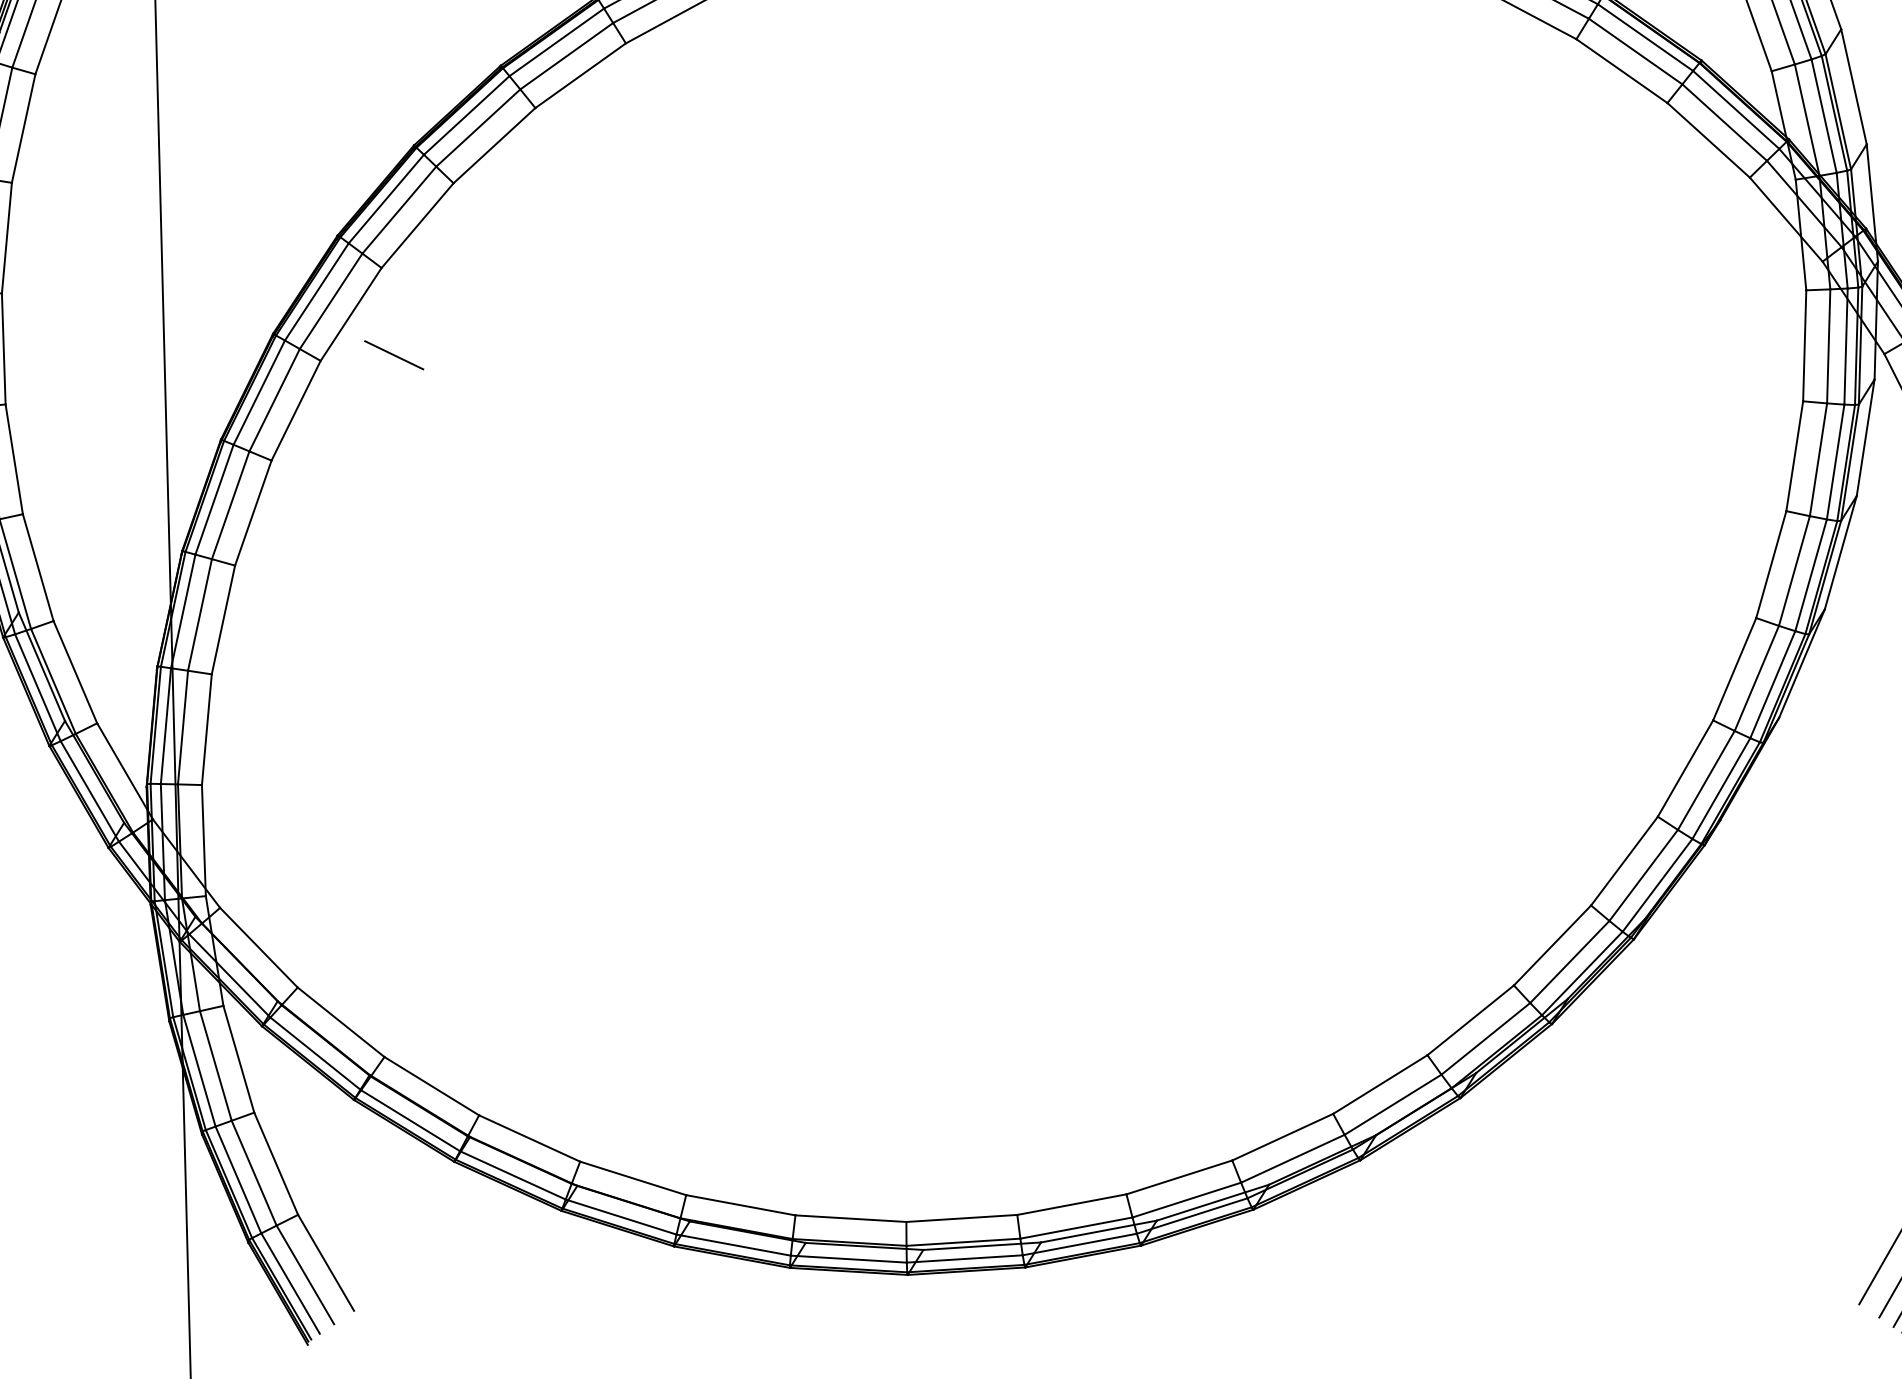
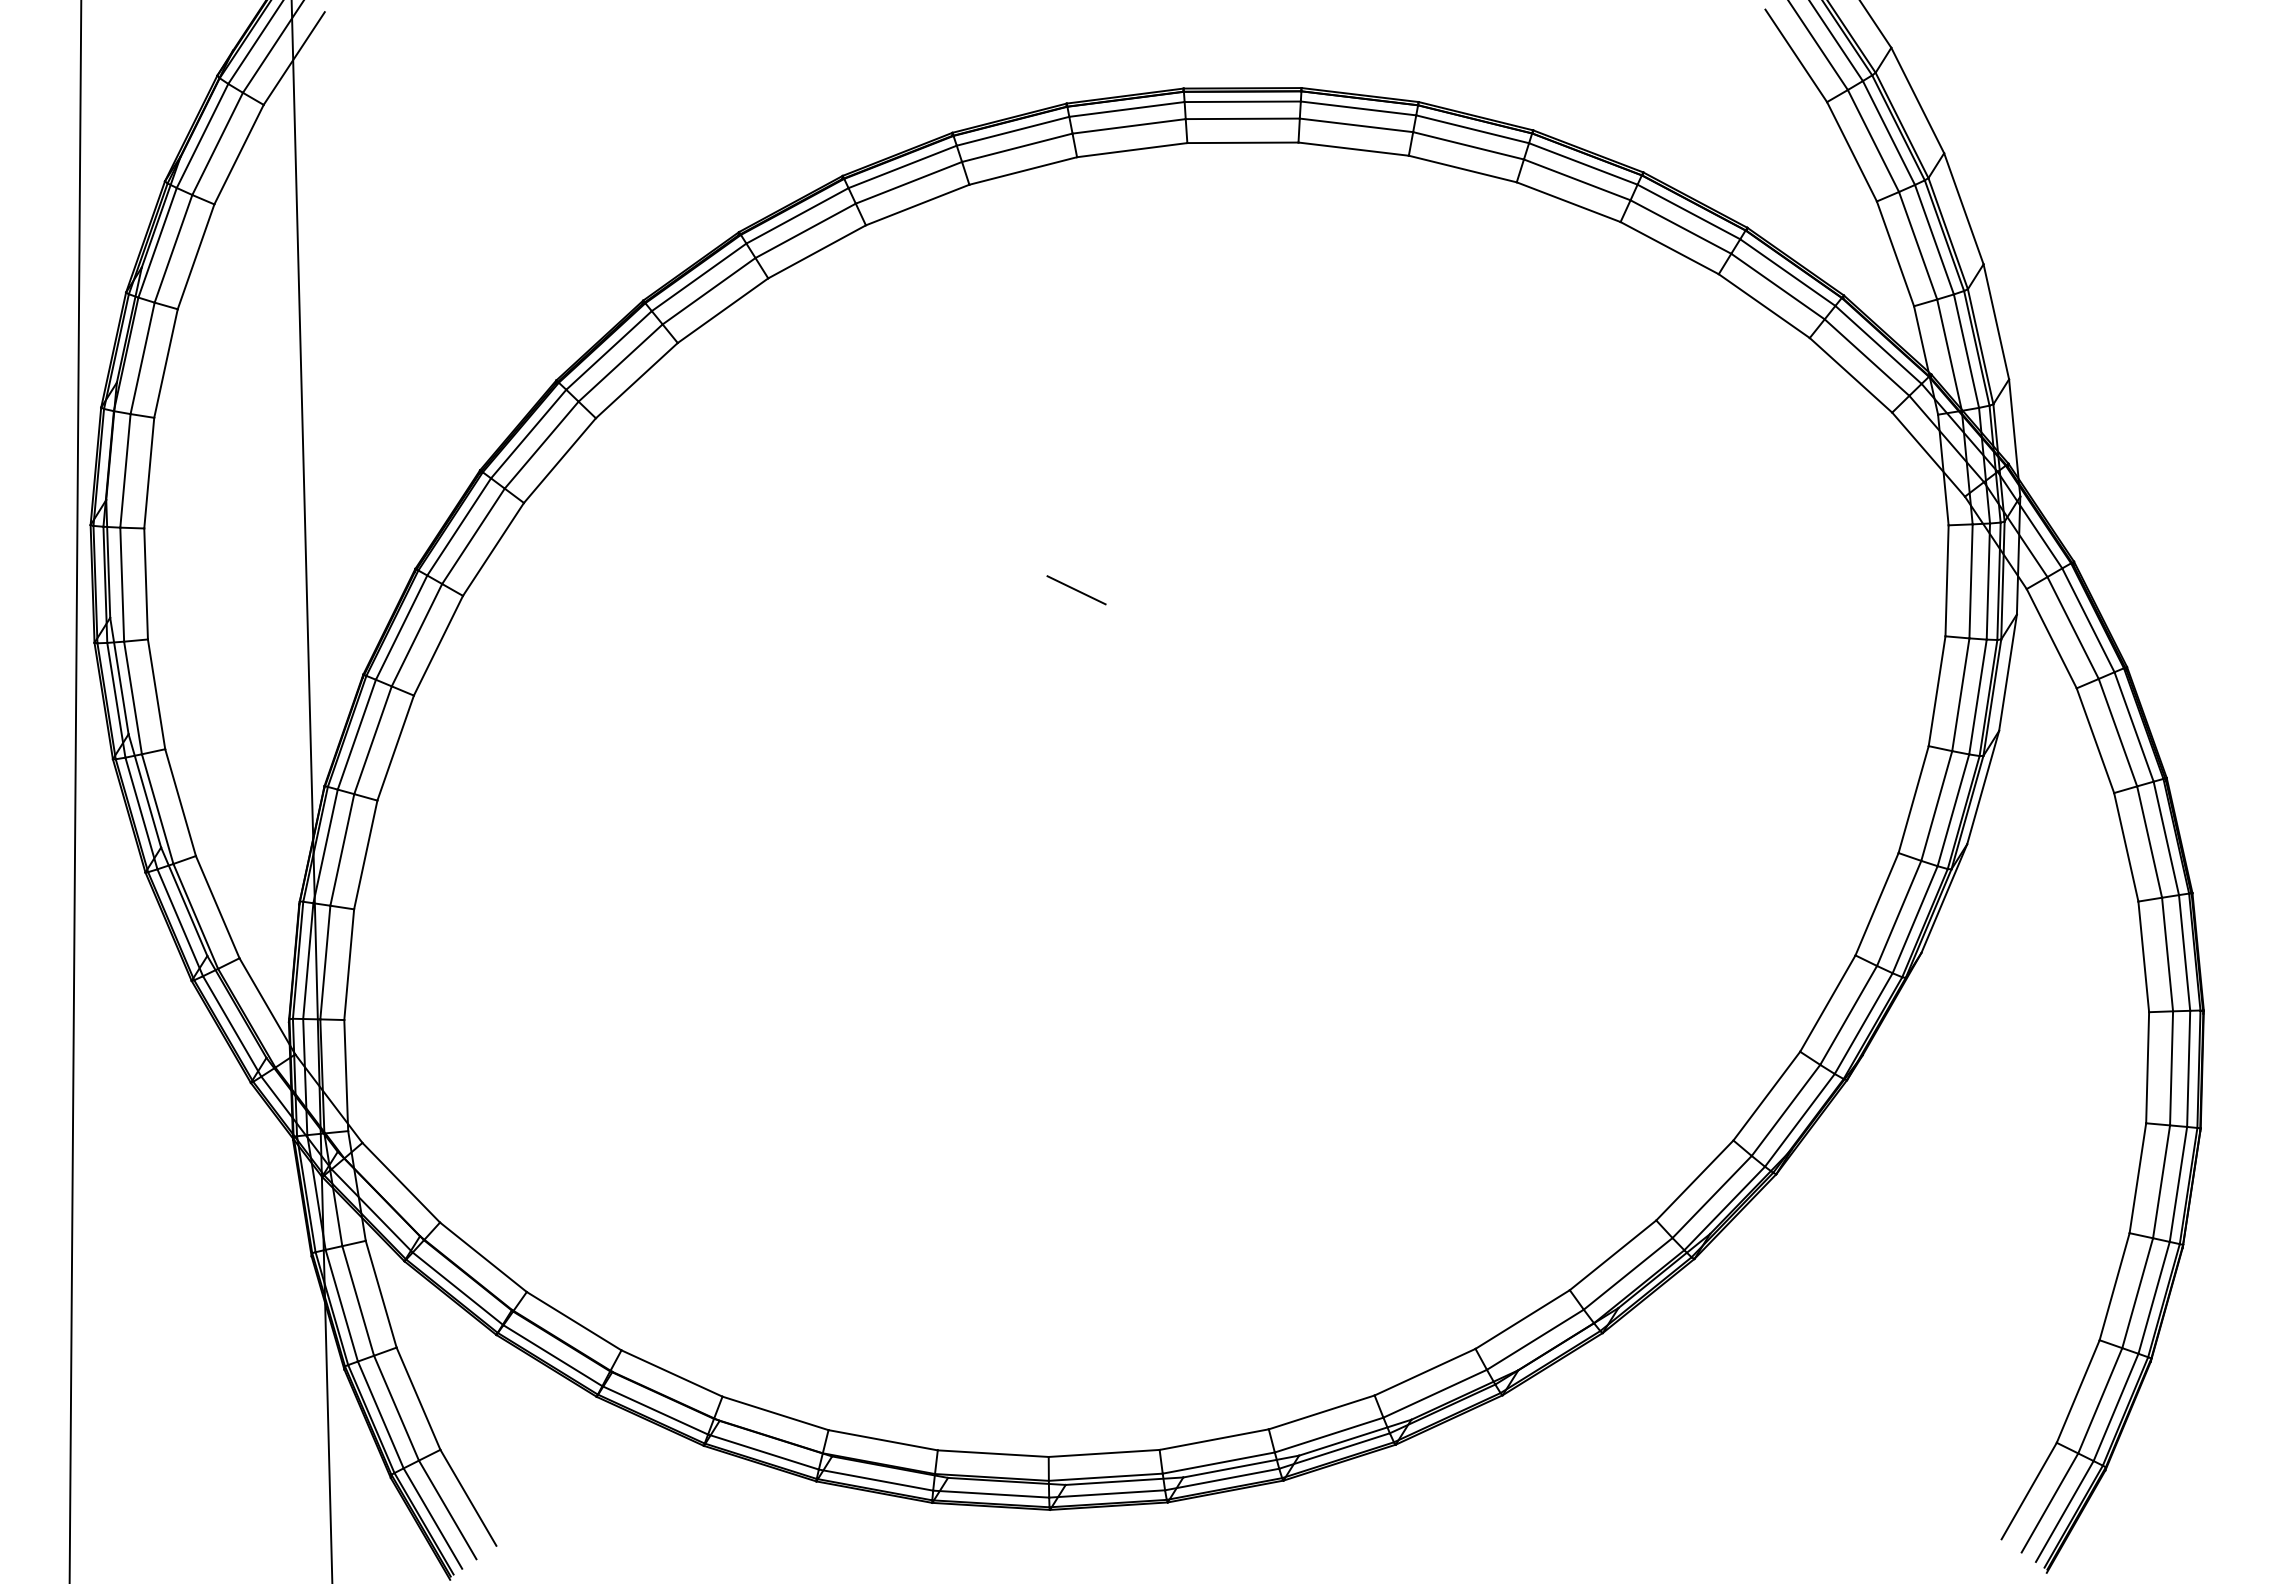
line: (394, 355) -> (1076, 590), moved

